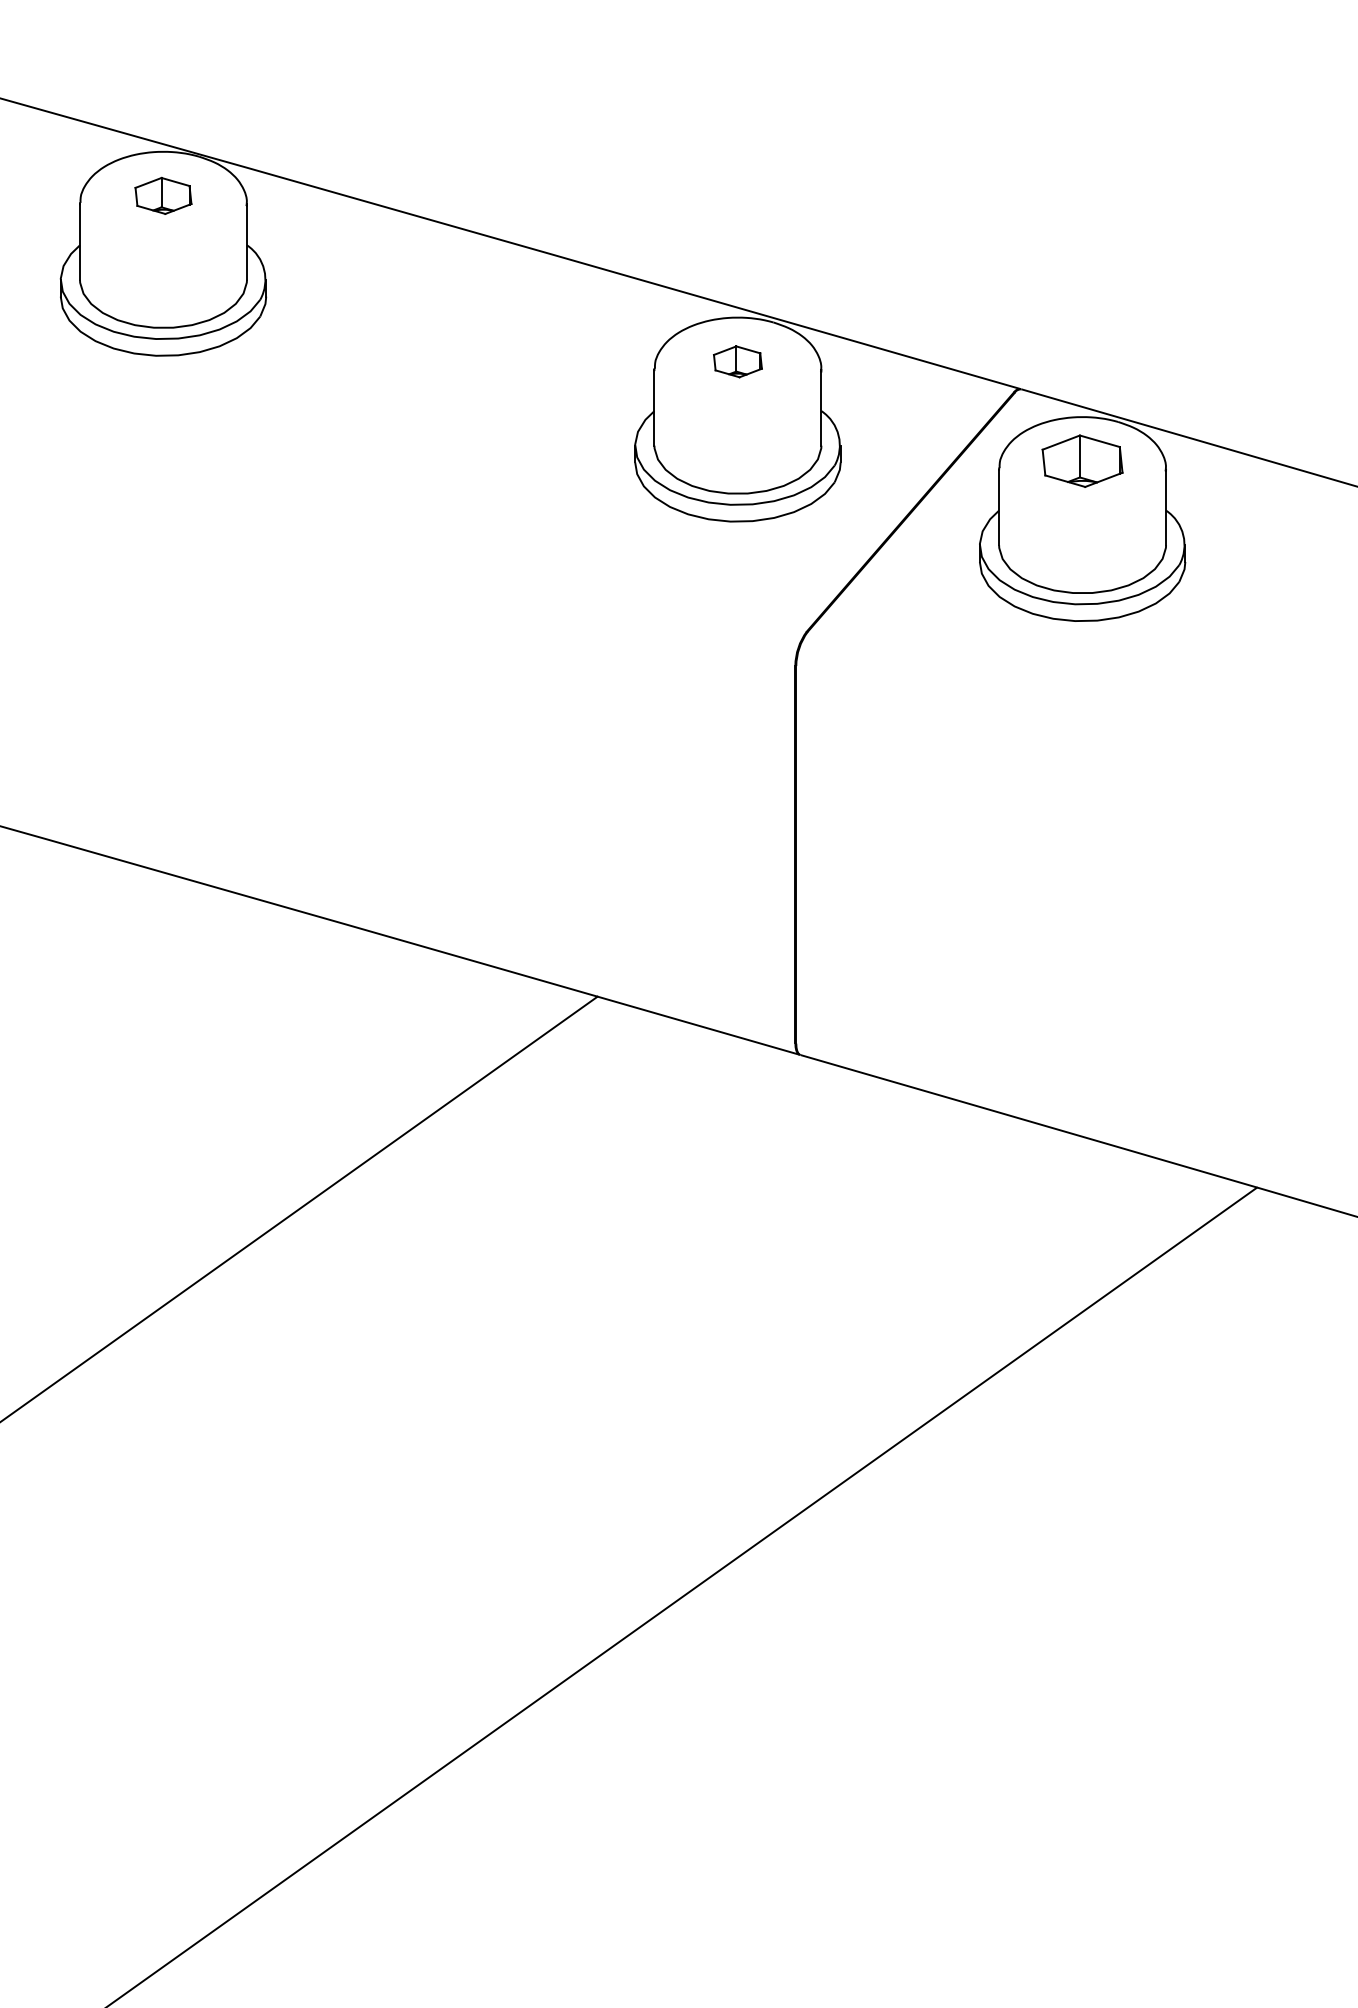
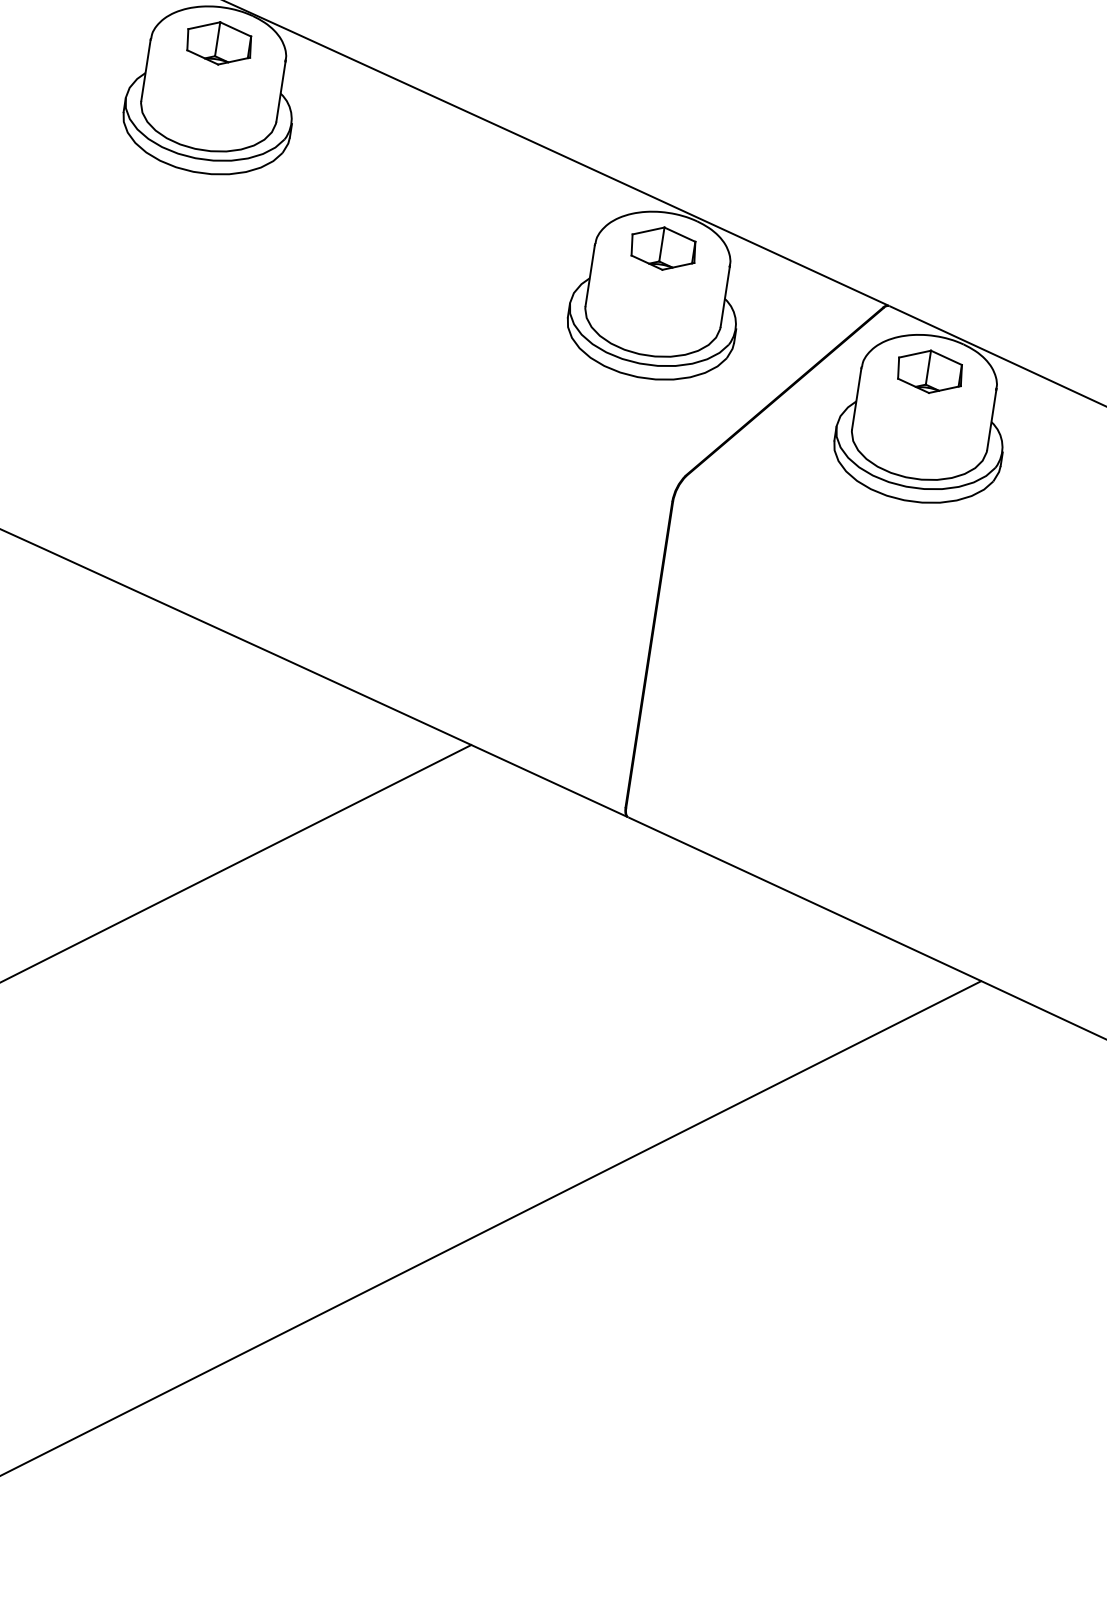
part: (163, 195) -> (219, 43), size x1.43
part: (737, 361) -> (663, 248), size x1.67

